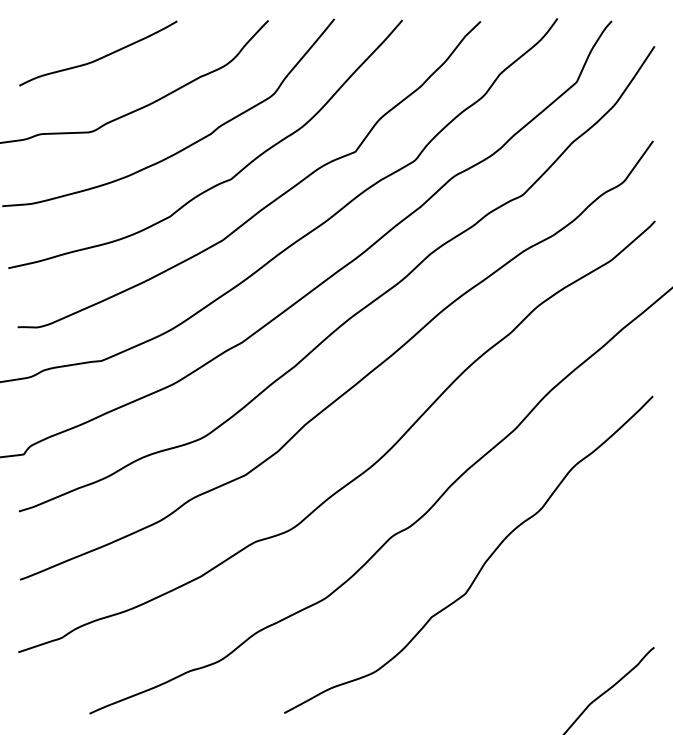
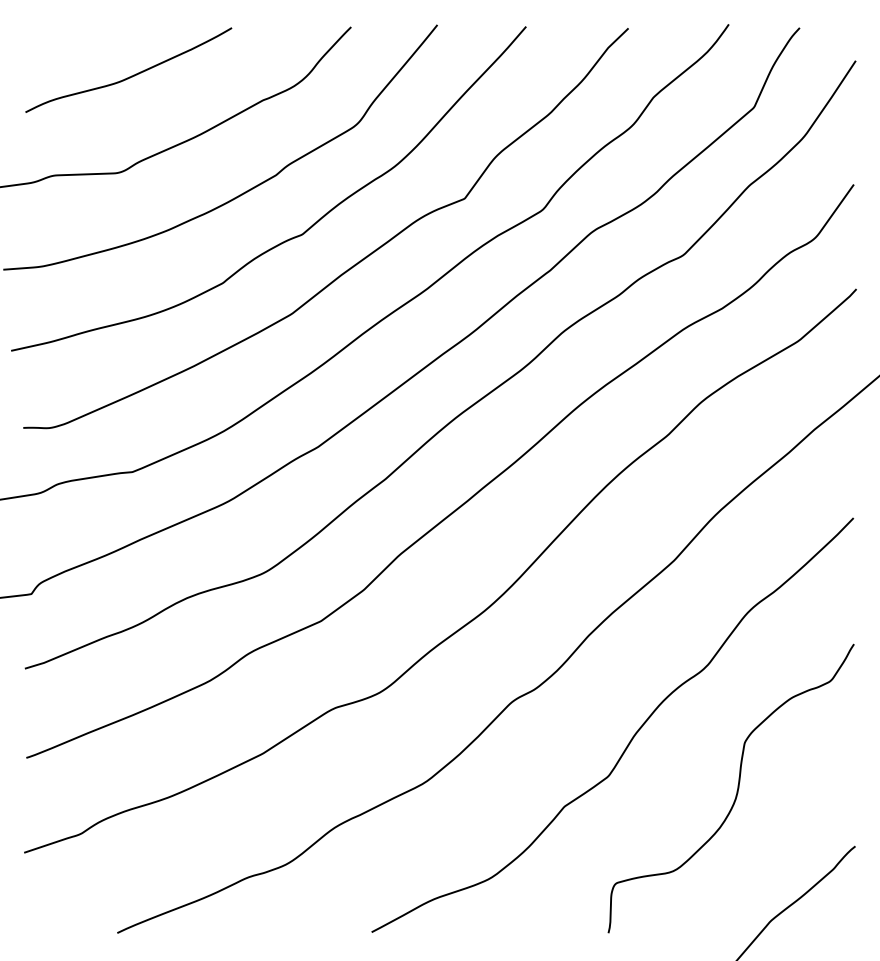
curve: (563, 605) -> (736, 791), added

